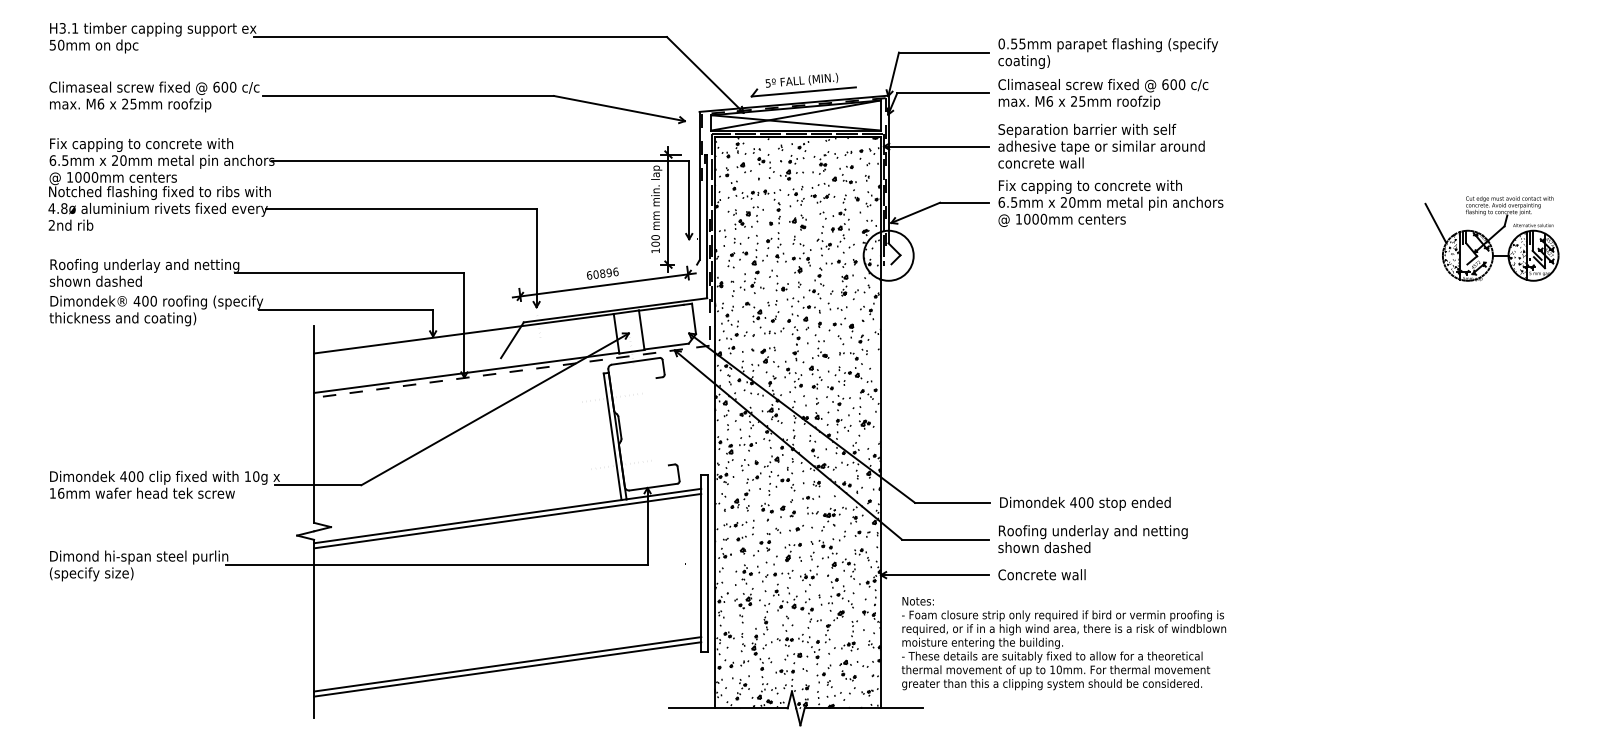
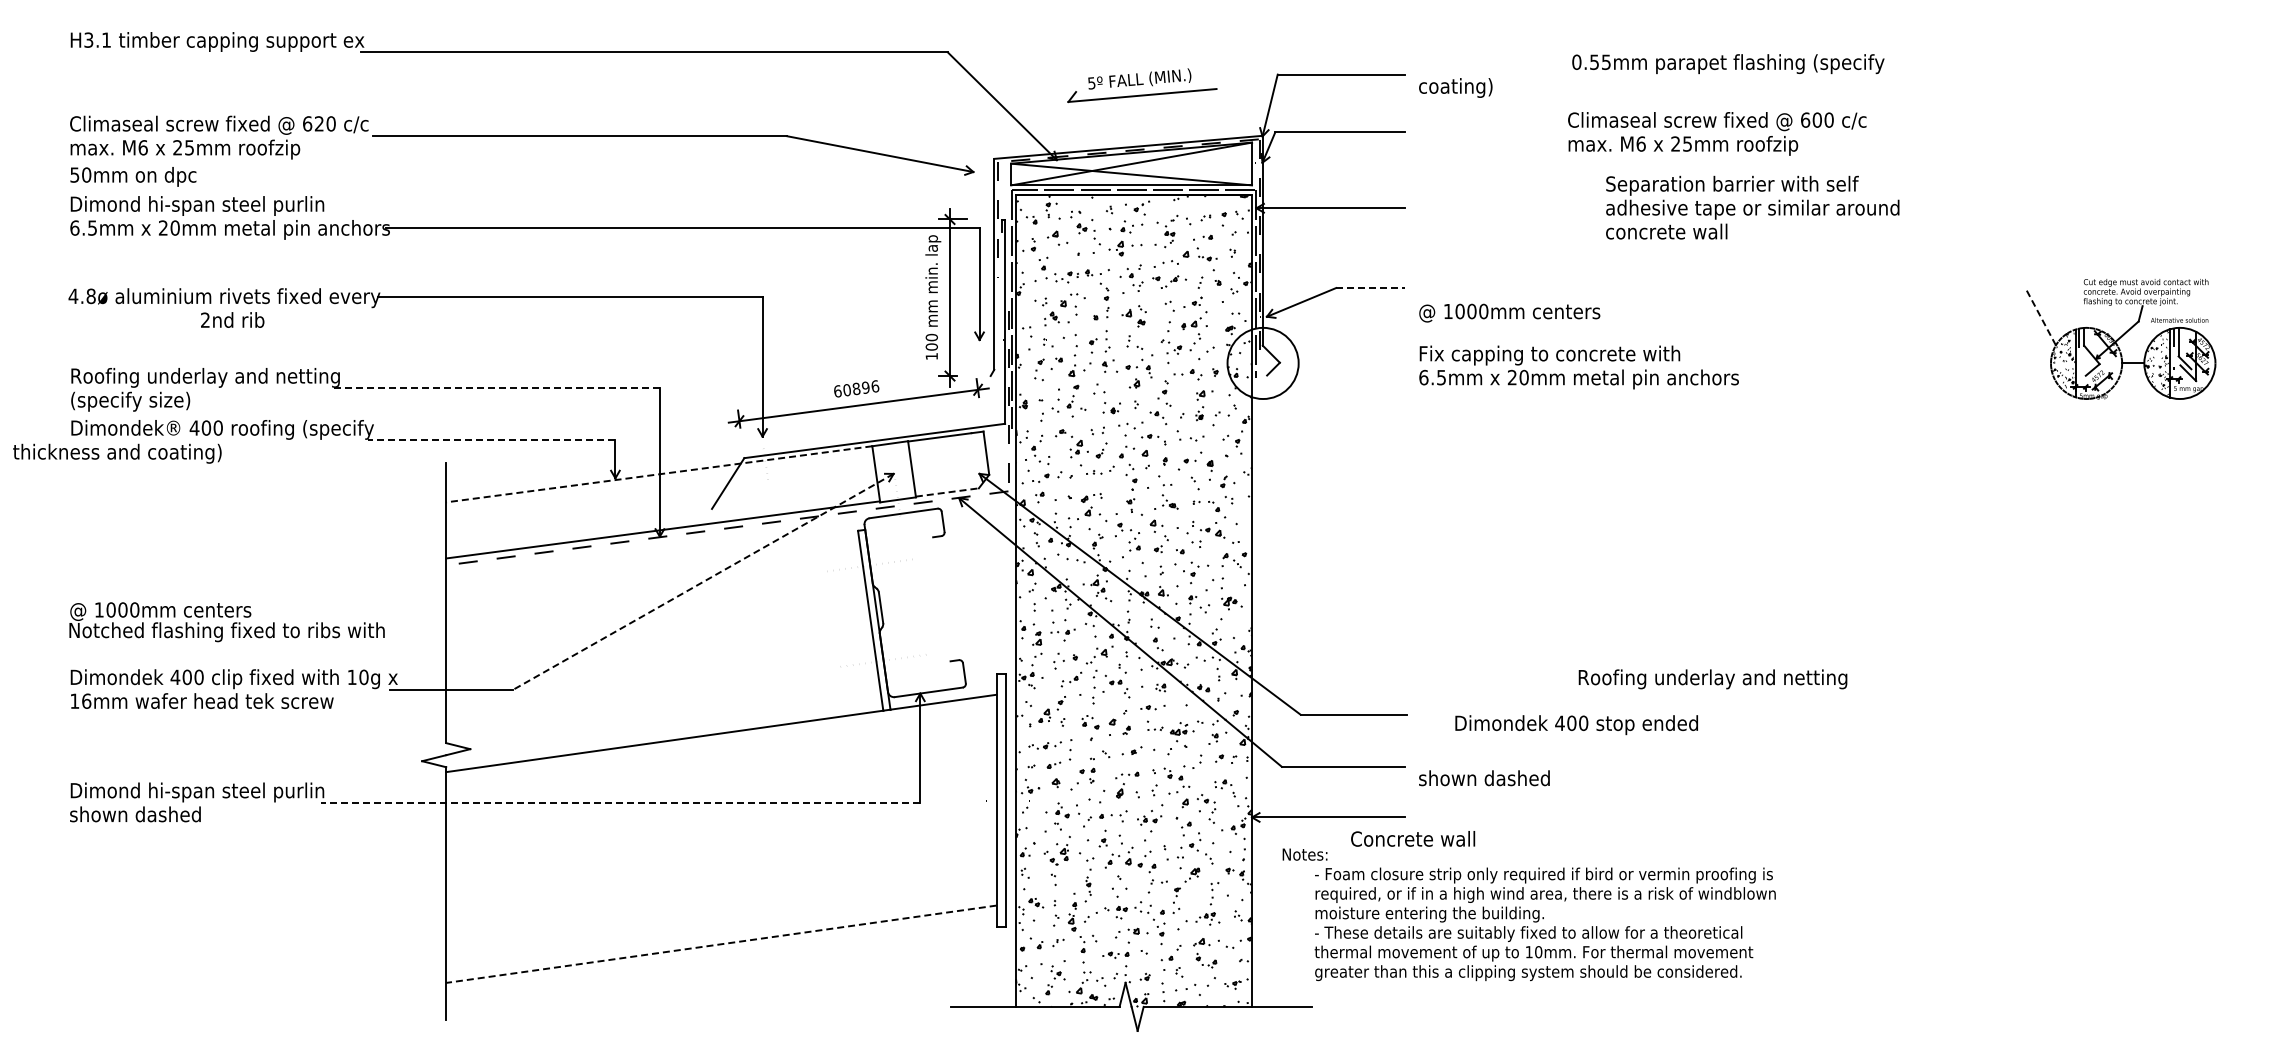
text: (1108, 45) -> (1728, 64), moved
text: (94, 46) -> (133, 176), moved
part: (803, 84) -> (1142, 85), moved
text: (224, 87) -> (318, 123), 600 -> 620
text: (1103, 94) -> (1717, 133), moved
text: (141, 144) -> (201, 205), Fix capping to concrete with -> Dimond hi-span steel purlin
text: (1101, 146) -> (1752, 207), moved
text: (159, 186) -> (226, 622), moved
text: (1110, 195) -> (1578, 367), moved
line: (964, 203) -> (1370, 288), solid -> dashed
line: (1436, 223) -> (2041, 317), solid -> dashed
text: (70, 224) -> (232, 319), moved
line: (350, 273) -> (497, 388), solid -> dashed
text: (95, 282) -> (135, 401), shown dashed -> (specify size)
line: (345, 309) -> (491, 440), solid -> dashed
text: (122, 319) -> (117, 453), moved
line: (464, 333) -> (659, 474), solid -> dashed
line: (666, 346) -> (947, 492), solid -> dashed
line: (495, 409) -> (703, 581), solid -> dashed
text: (1085, 504) -> (1576, 725), moved
line: (507, 521) -> (721, 740), removed
text: (1092, 532) -> (1712, 679), moved
line: (436, 564) -> (620, 802), solid -> dashed
text: (95, 574) -> (135, 816), (specify size) -> shown dashed
text: (1042, 574) -> (1413, 838), moved
text: (1063, 650) -> (1544, 924), moved
line: (507, 664) -> (721, 944), solid -> dashed
line: (507, 669) -> (721, 951), removed

